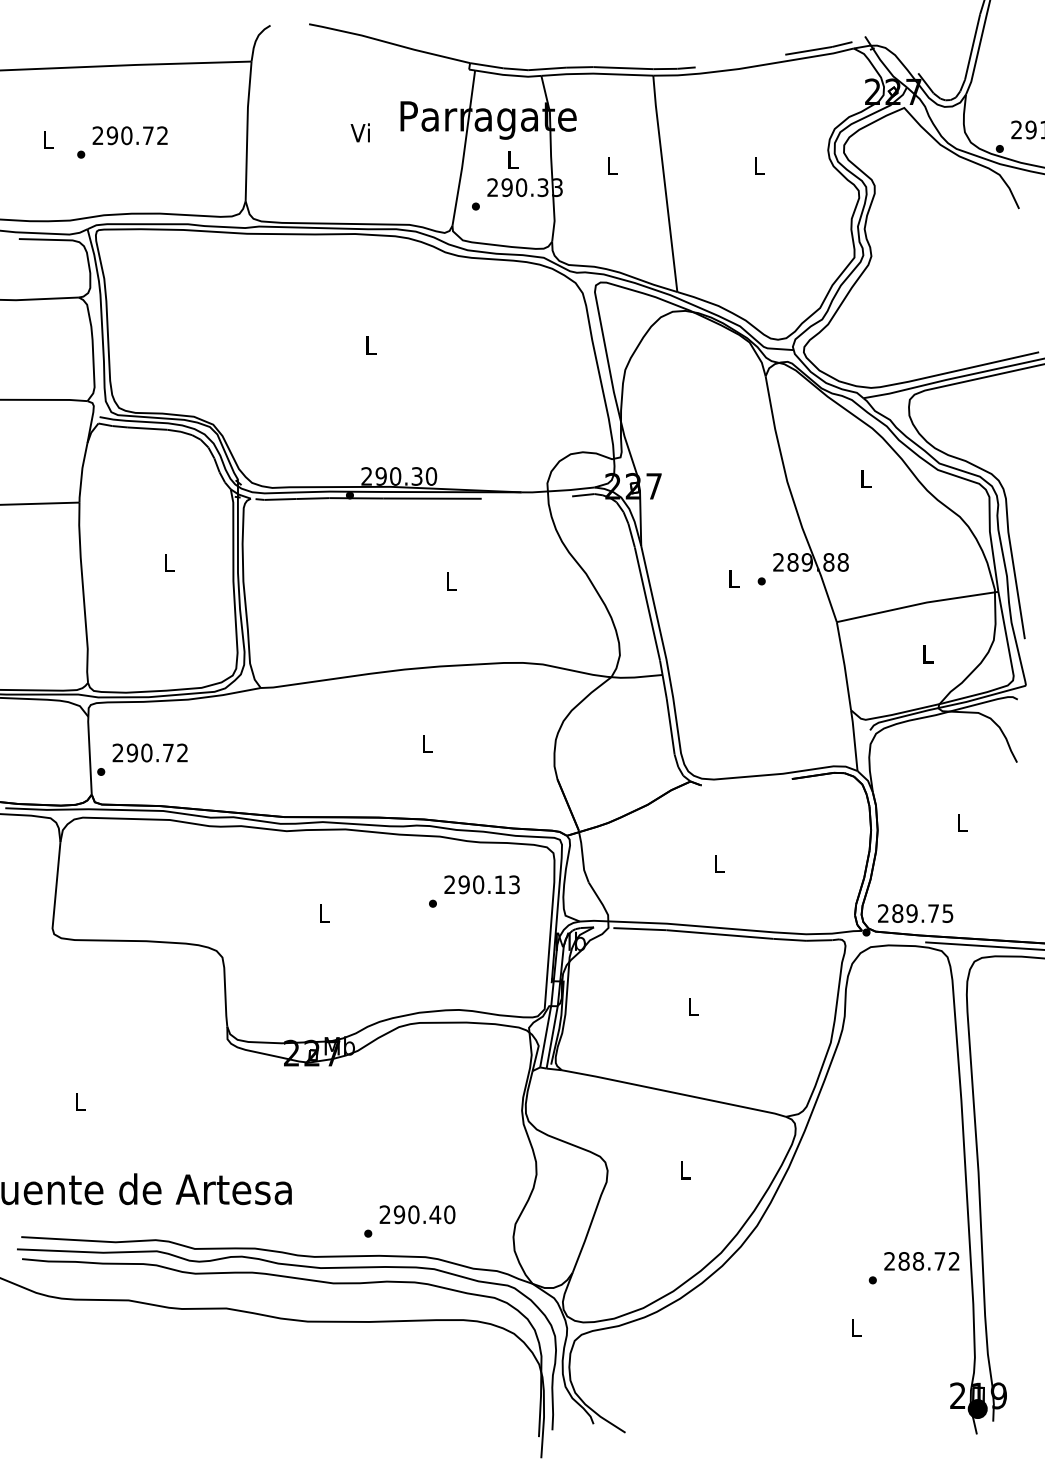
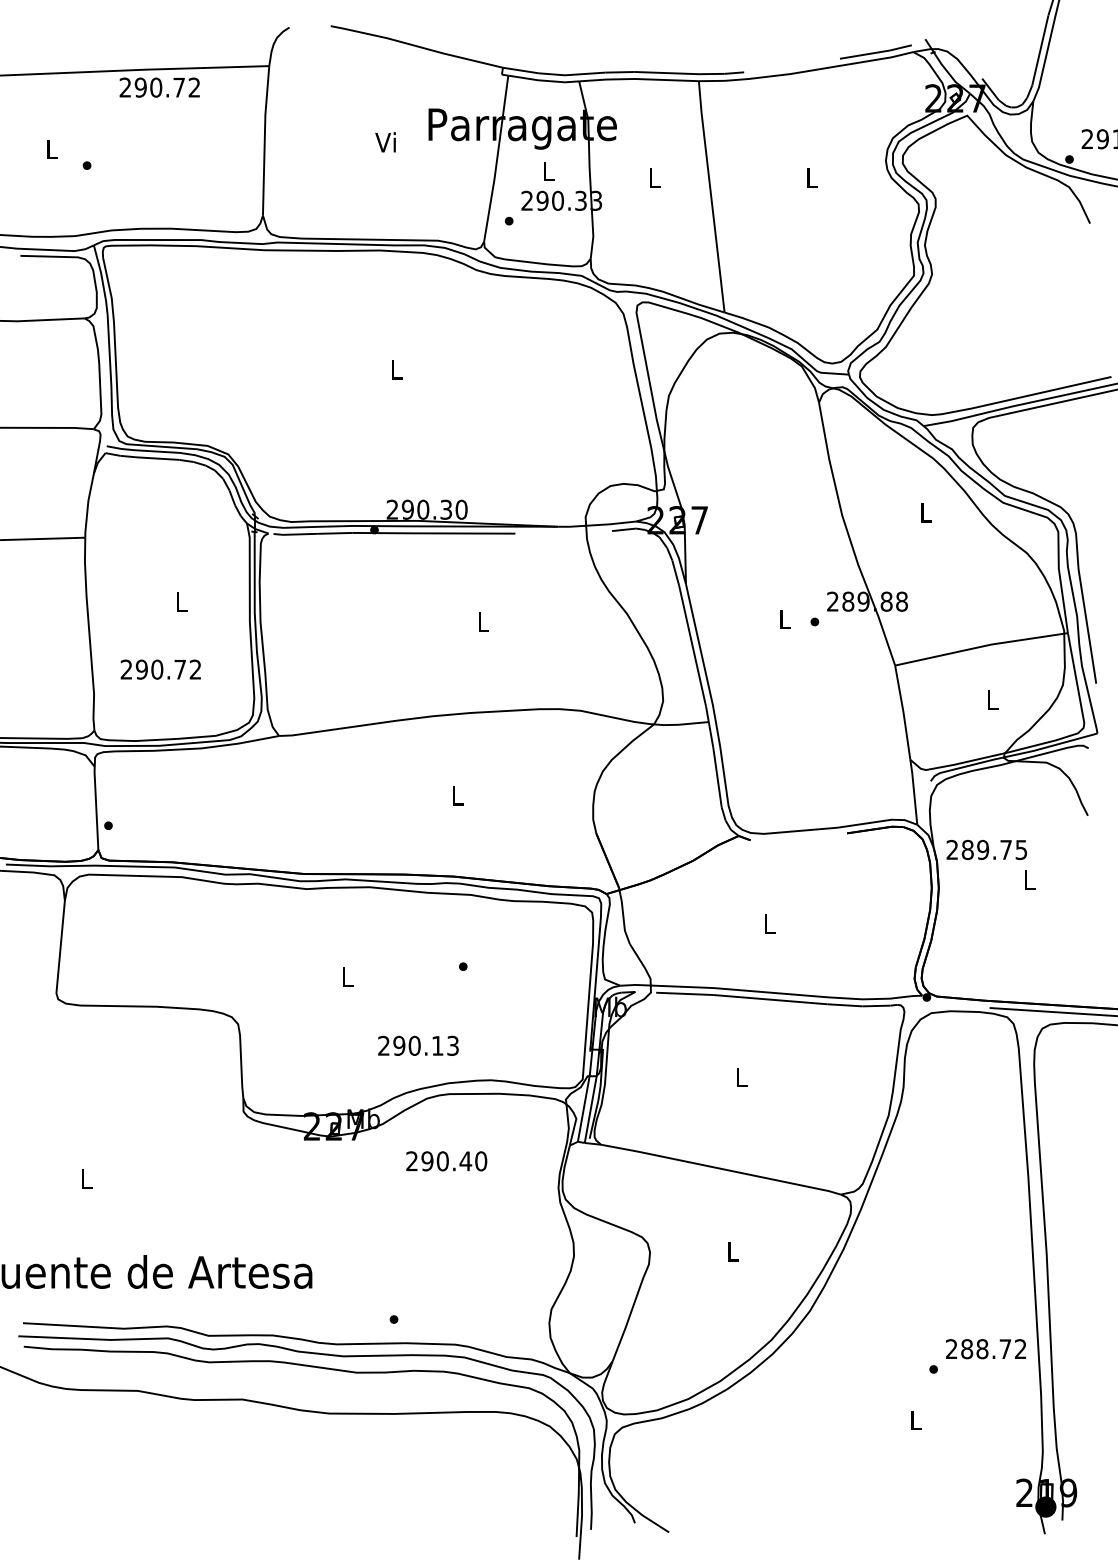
text: (129, 135) -> (159, 87), moved
text: (149, 752) -> (160, 669), moved
text: (481, 884) -> (417, 1045), moved
text: (915, 913) -> (986, 849), moved
text: (417, 1214) -> (446, 1161), moved

